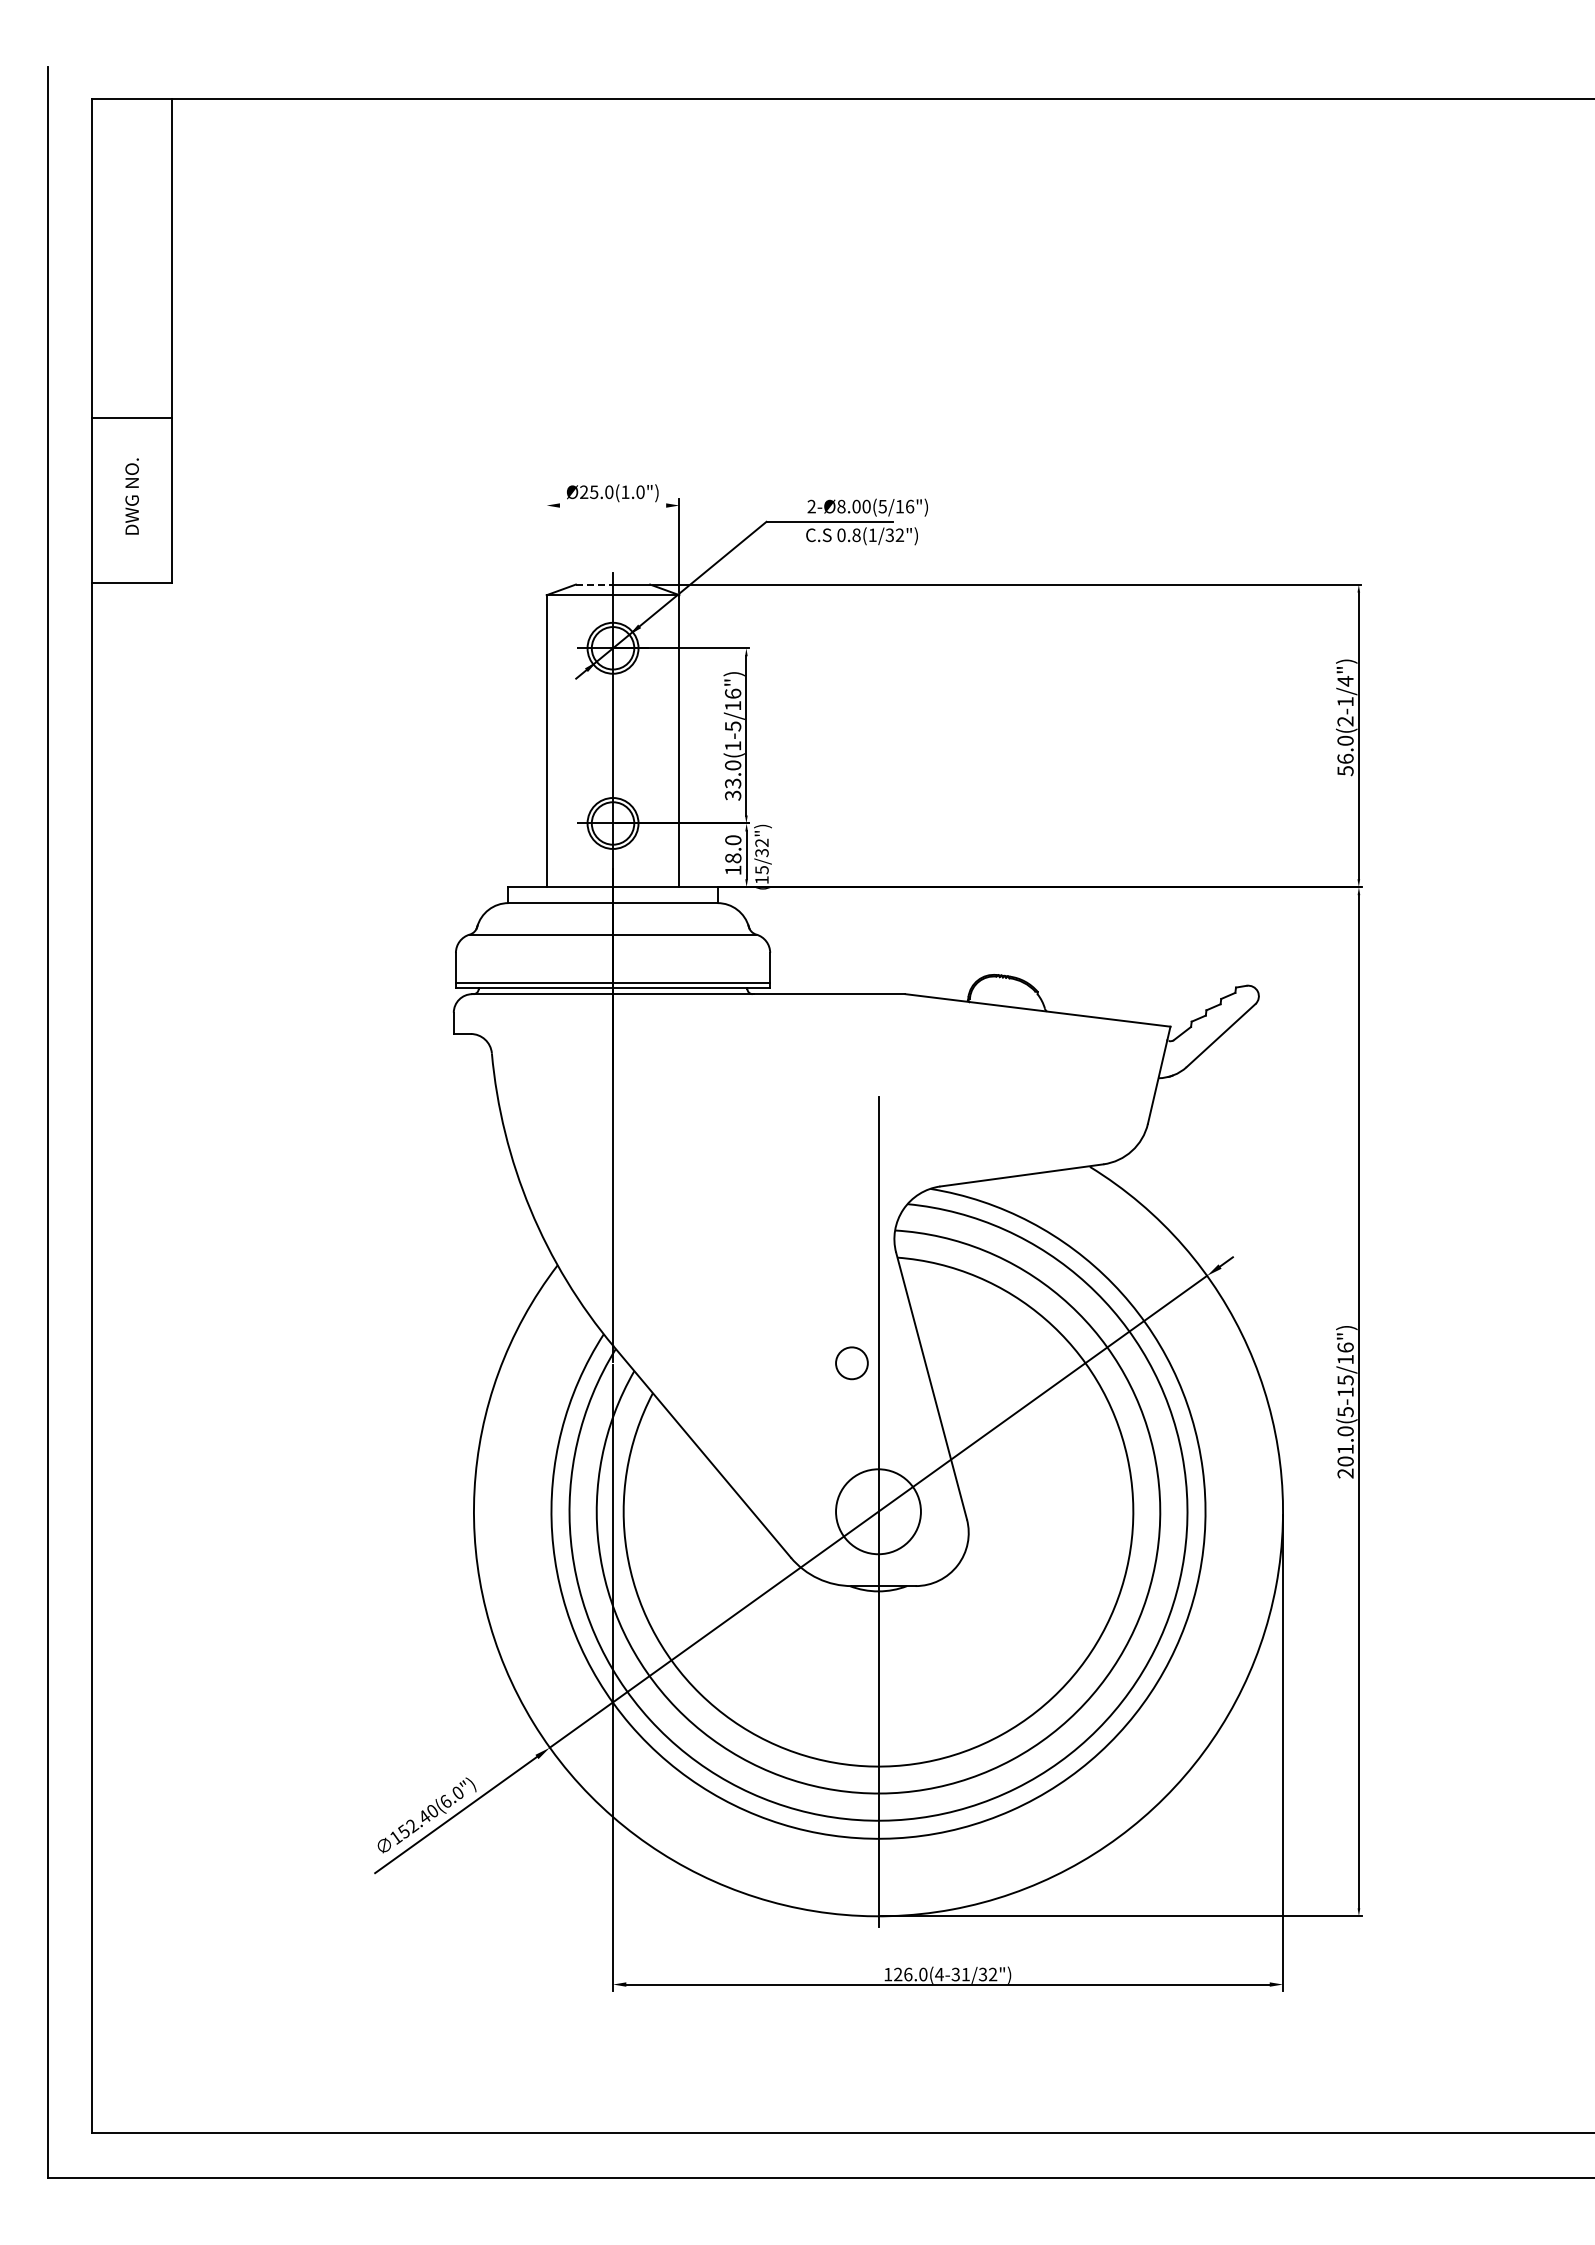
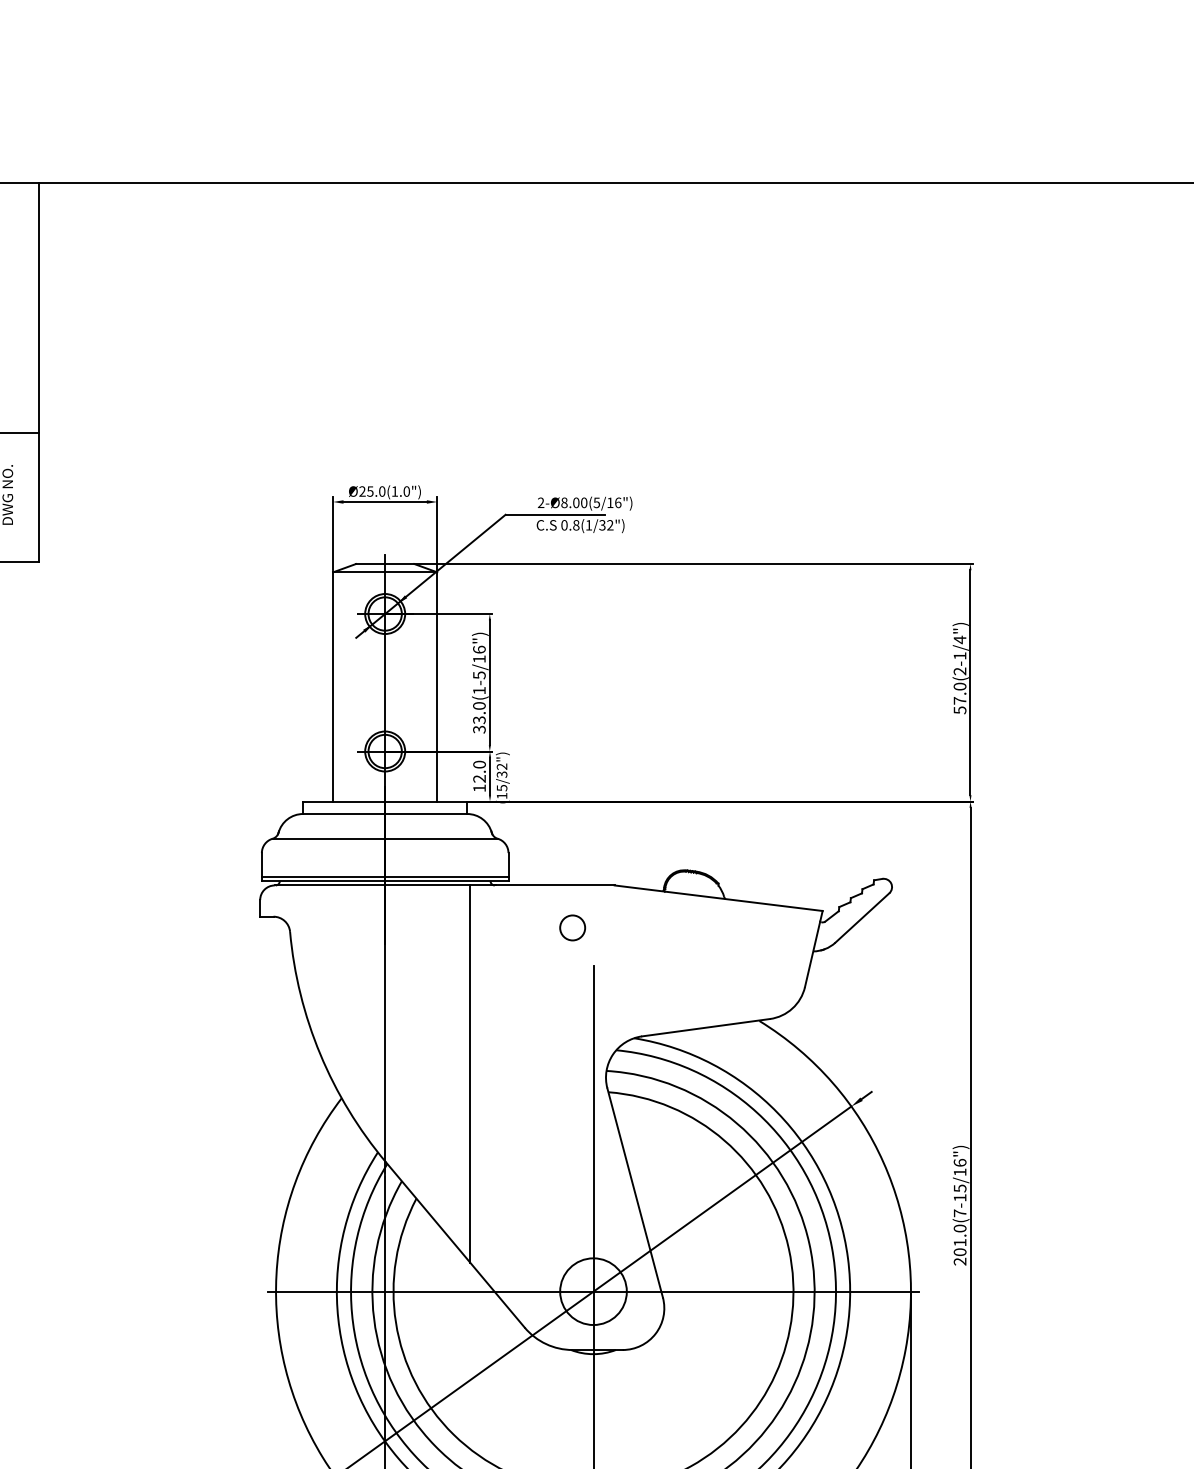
line: (612, 505) -> (384, 501), added
line: (546, 544) -> (332, 532), added
line: (594, 584) -> (370, 563), dashed -> solid
text: (1345, 758) -> (960, 700), 56.0(2-1/4") -> 57.0(2-1/4")
text: (733, 858) -> (479, 778), 18.0 -> 12.0
line: (721, 1234) -> (470, 1074), added
circle: (851, 1363) -> (572, 928), moved
text: (1345, 1412) -> (960, 1213), 201.0(5-15/16") -> 201.0(7-15/16")
line: (878, 1511) -> (593, 1291), added

